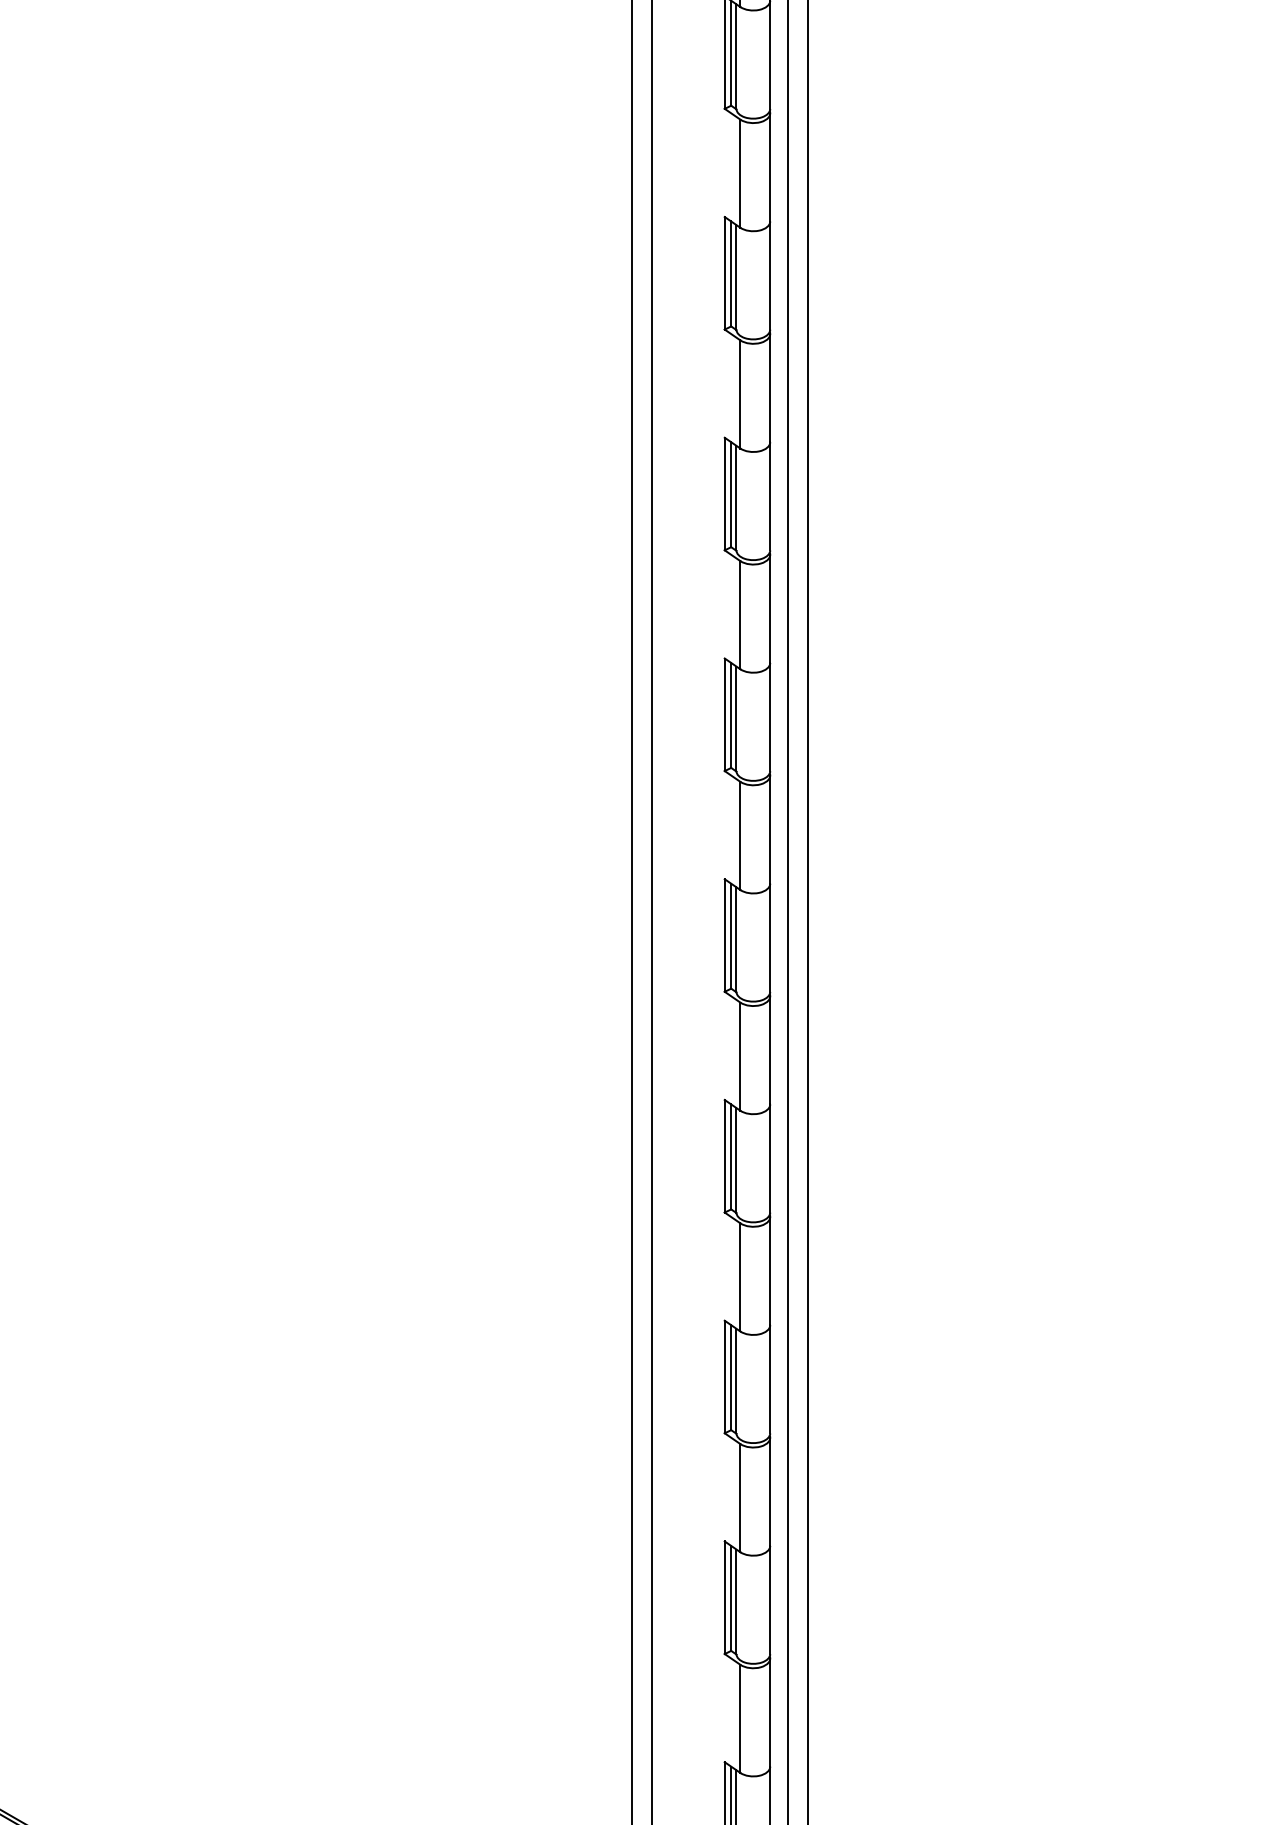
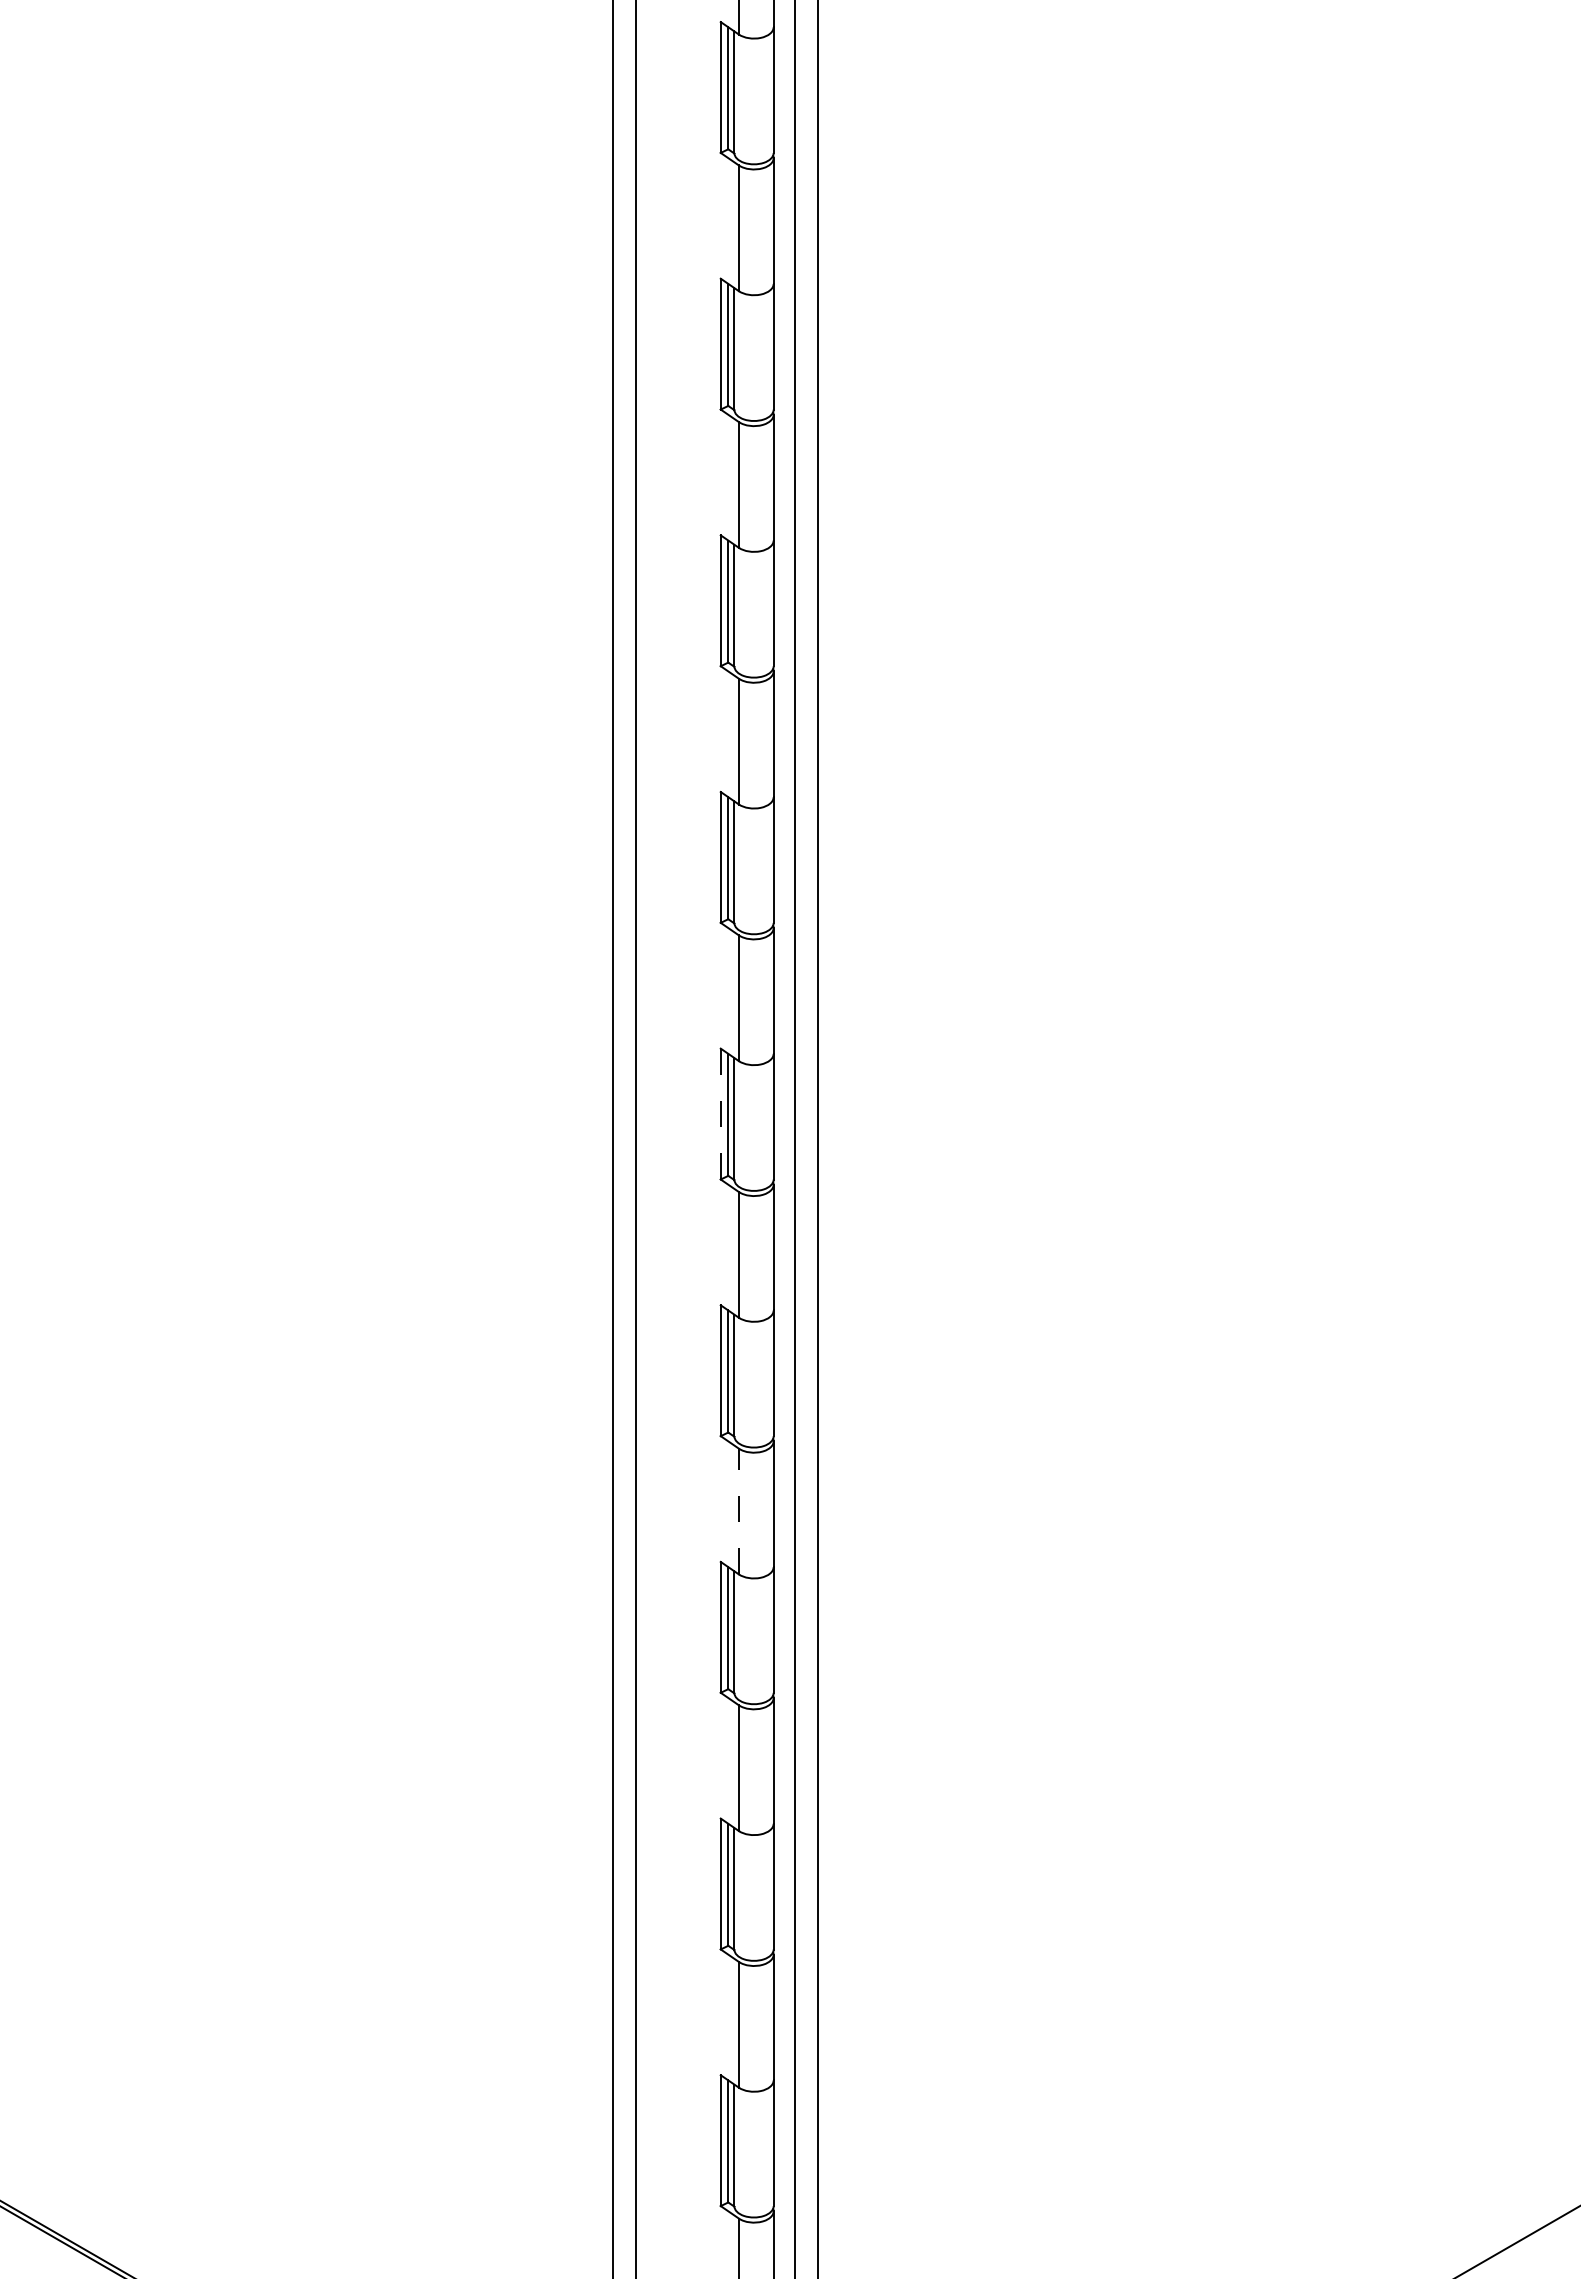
line: (724, 935) -> (720, 1113), solid -> dashed
line: (740, 1277) -> (738, 1511), solid -> dashed

